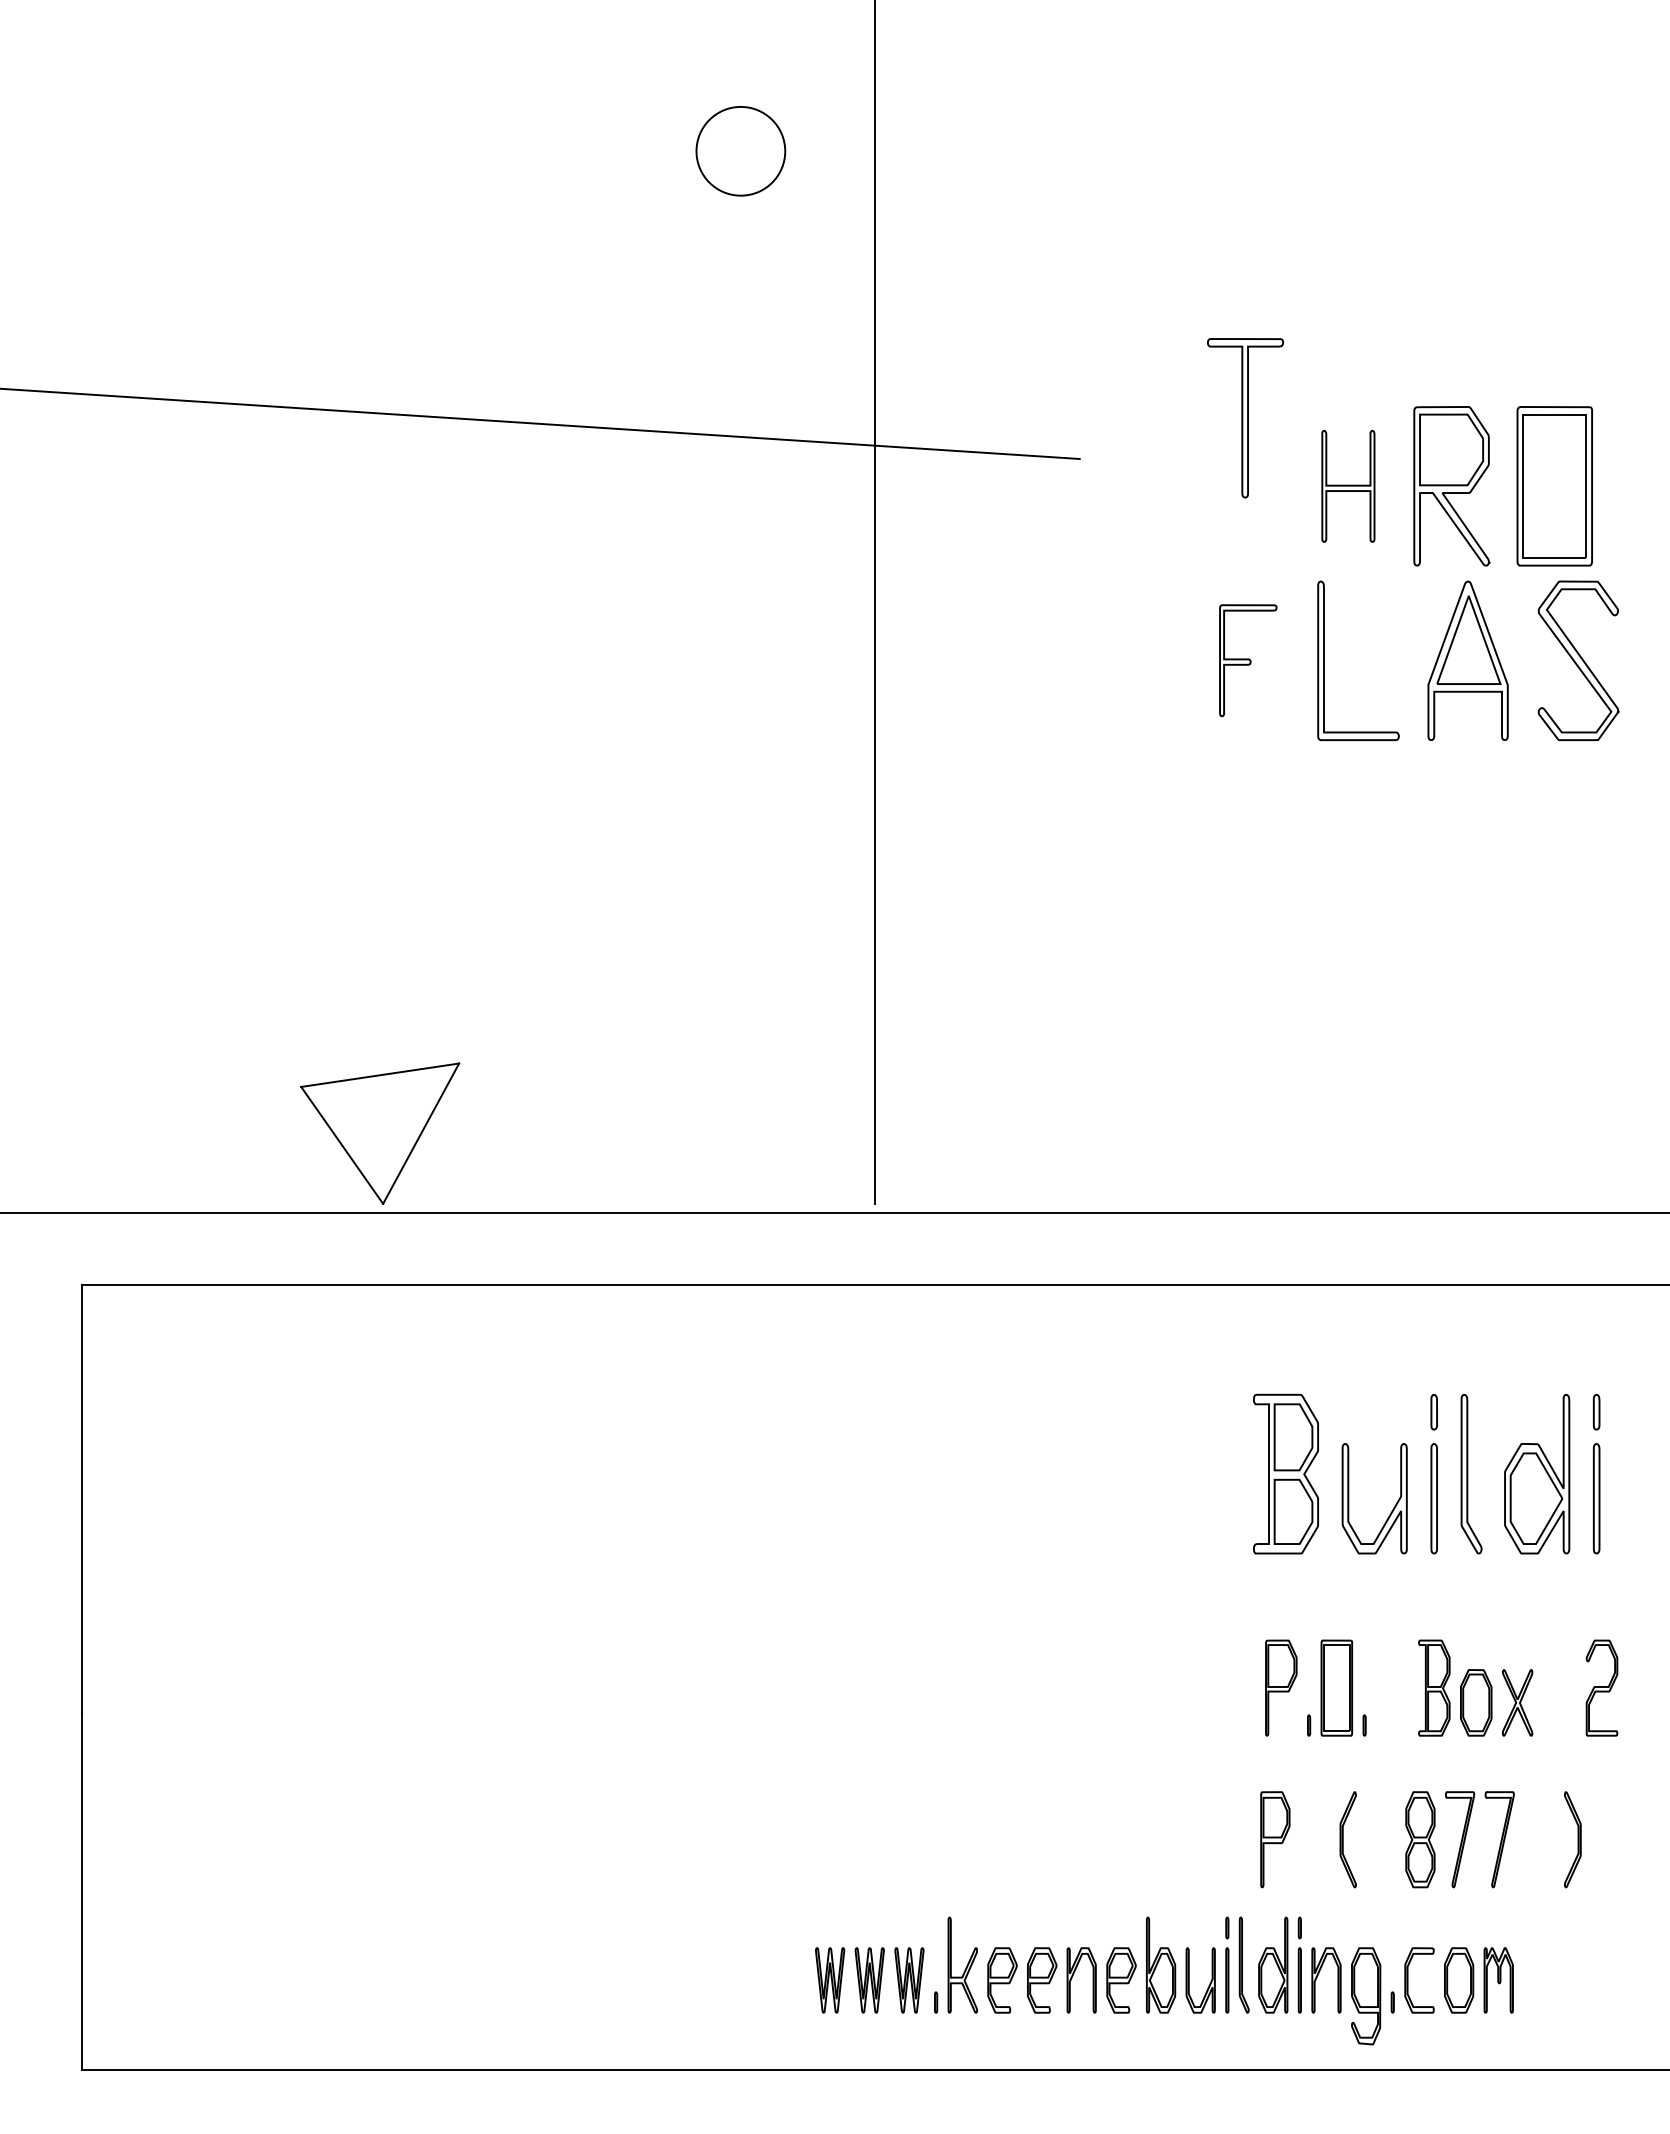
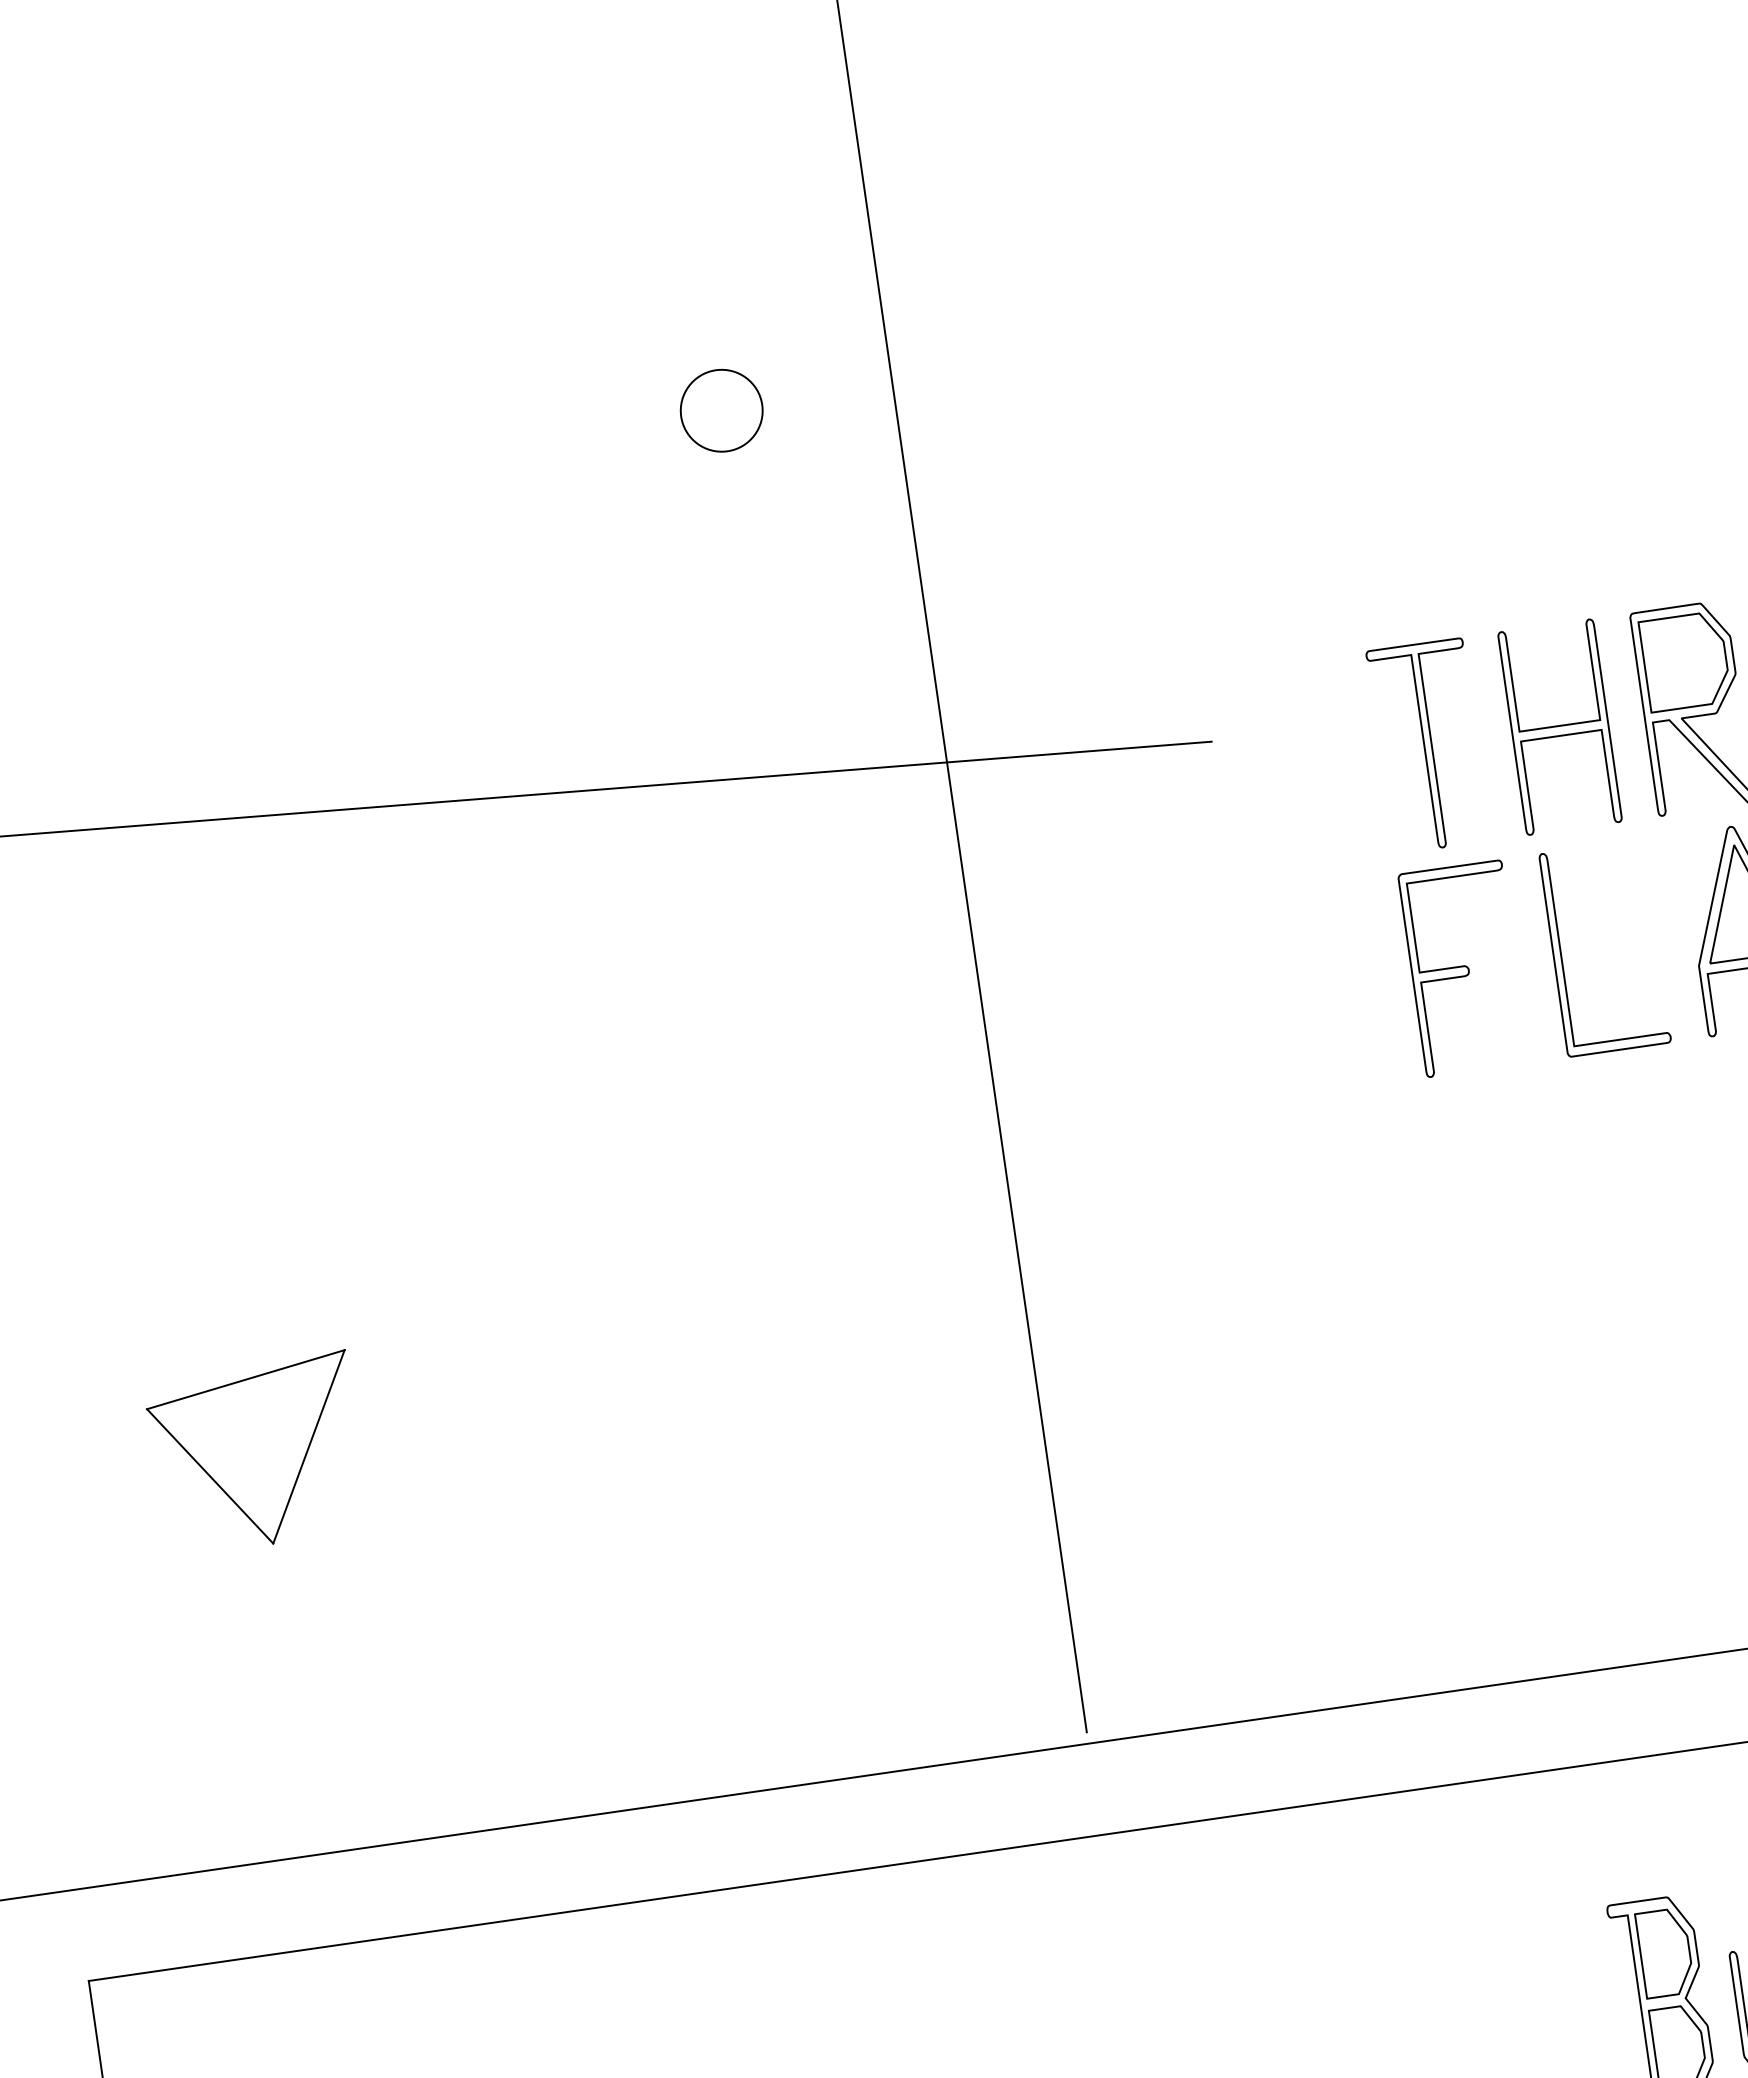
circle: (740, 151) -> (721, 411), size x0.71
part: (1245, 418) -> (1428, 746), moved
part: (1348, 486) -> (1560, 727), size x1.43
part: (1248, 660) -> (1464, 968), size x1.43
part: (380, 1133) -> (256, 1454), moved

